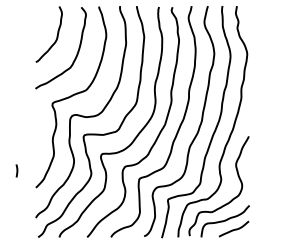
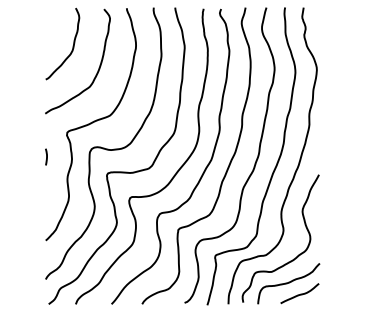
line: (16, 170) -> (46, 156), moved

